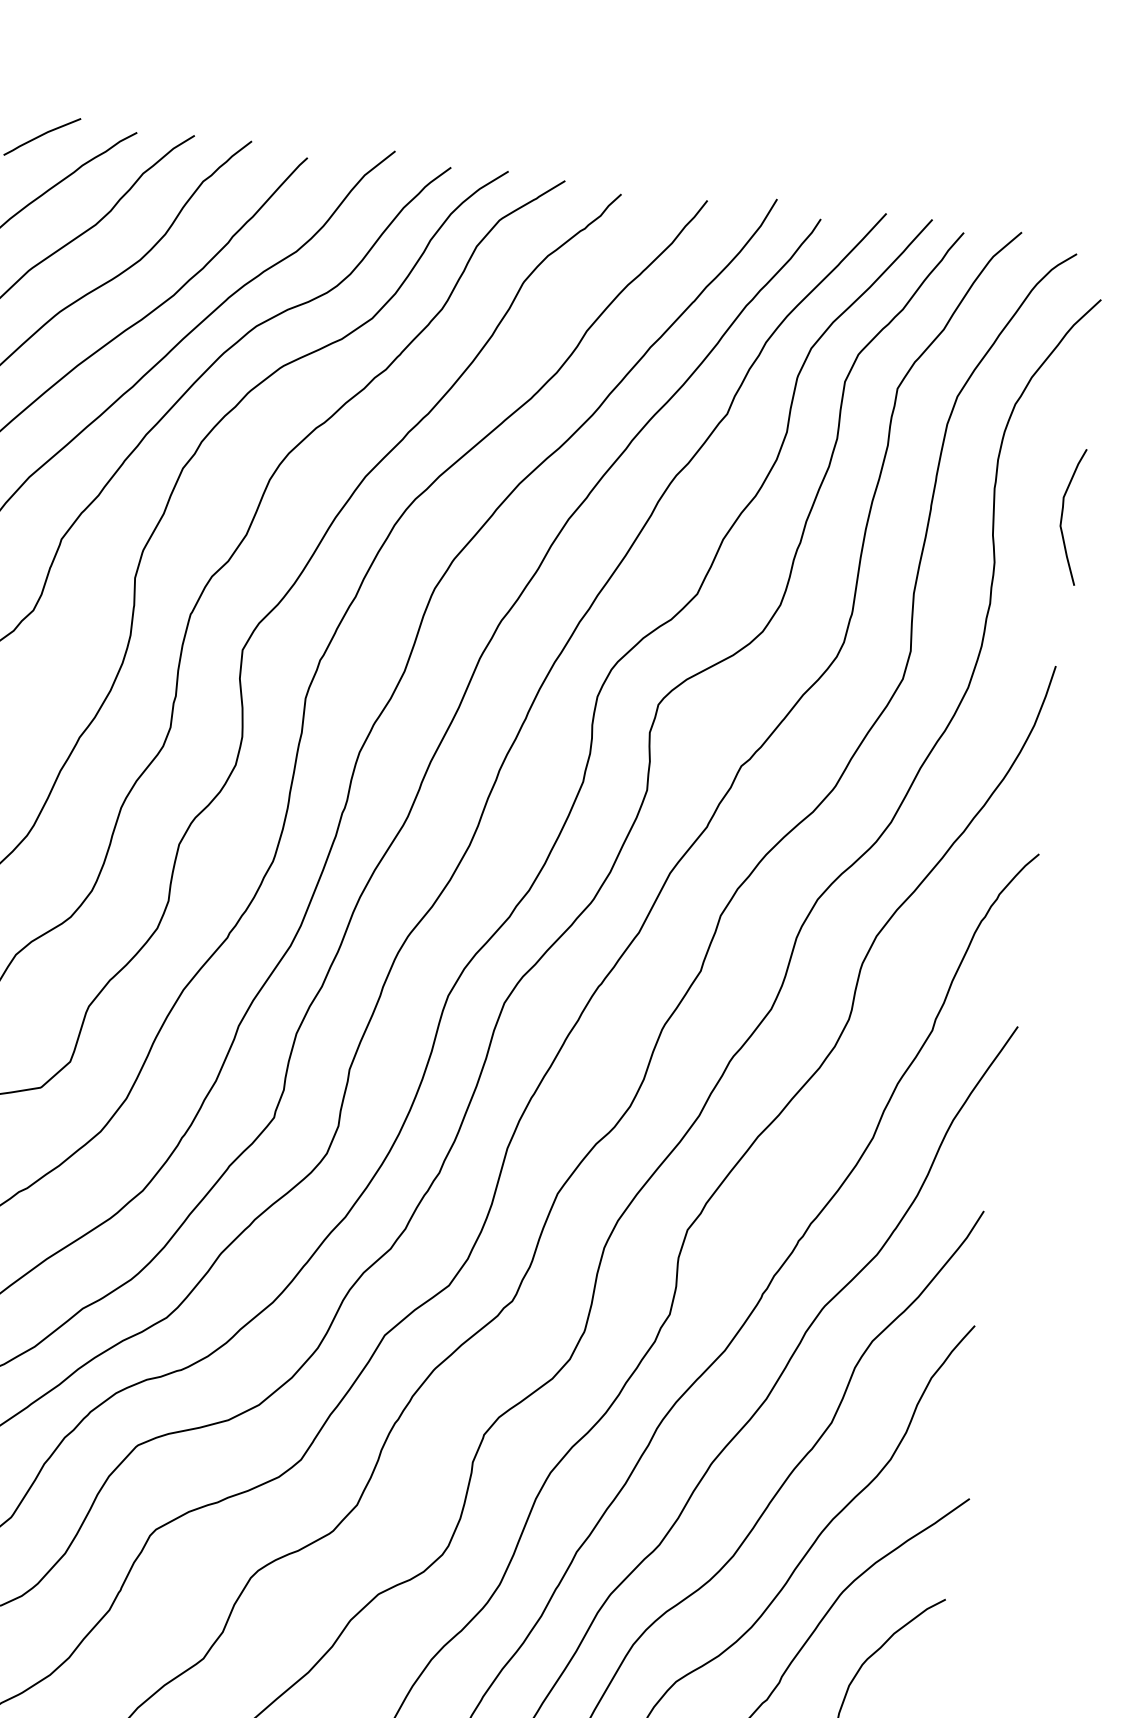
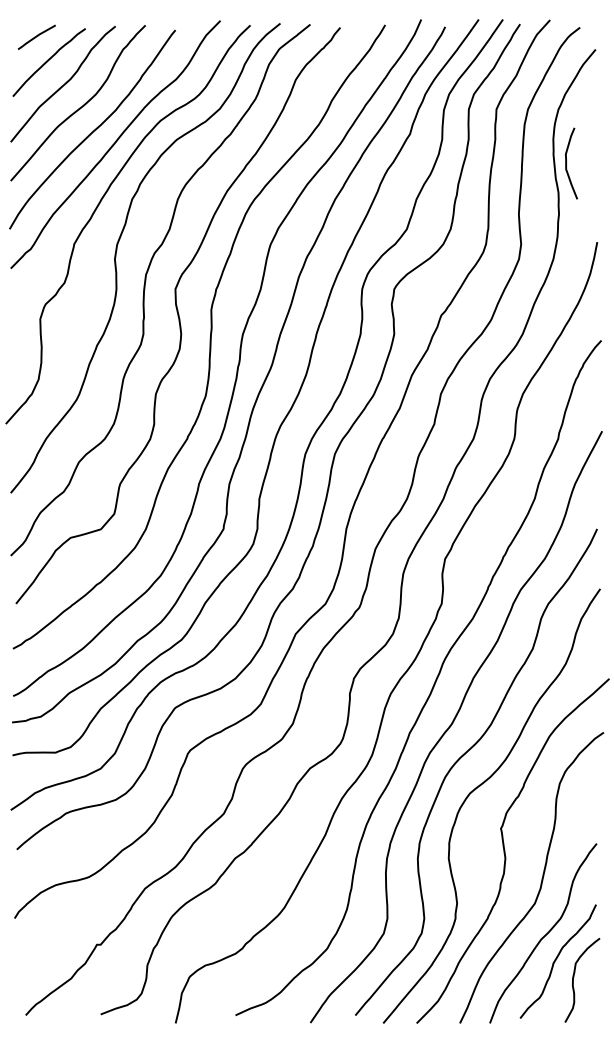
curve: (1062, 514) -> (566, 163), moved

